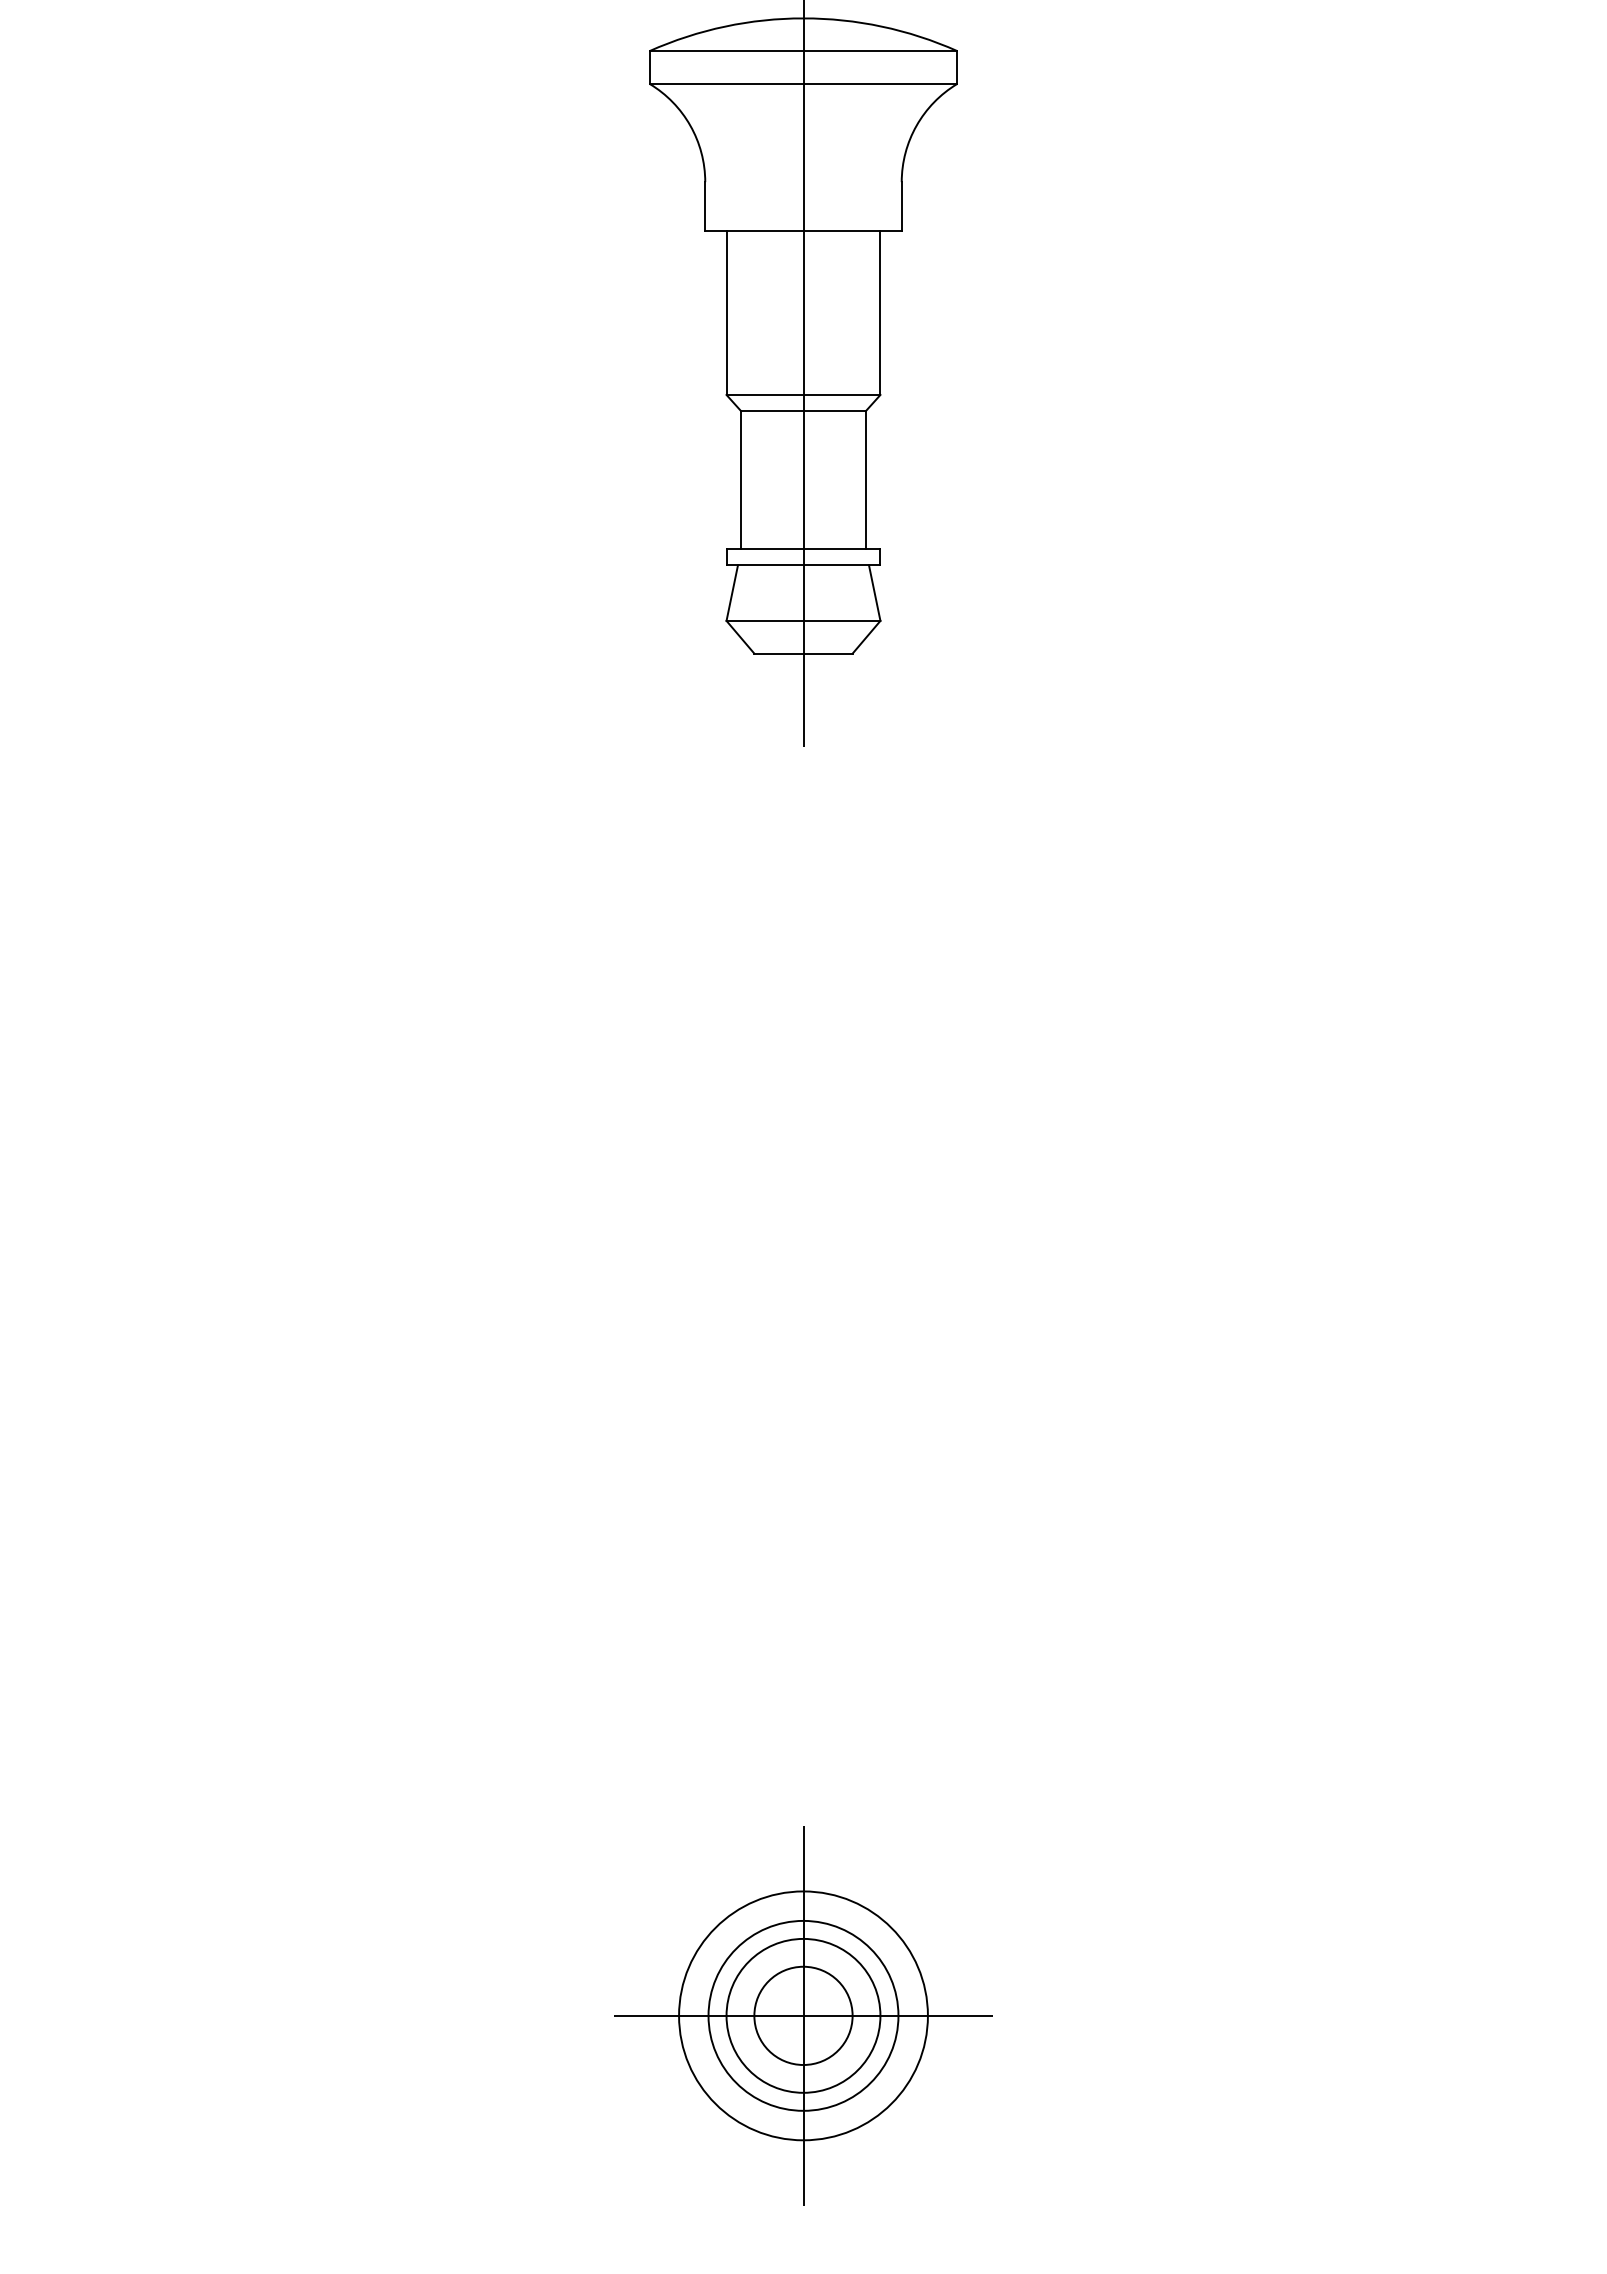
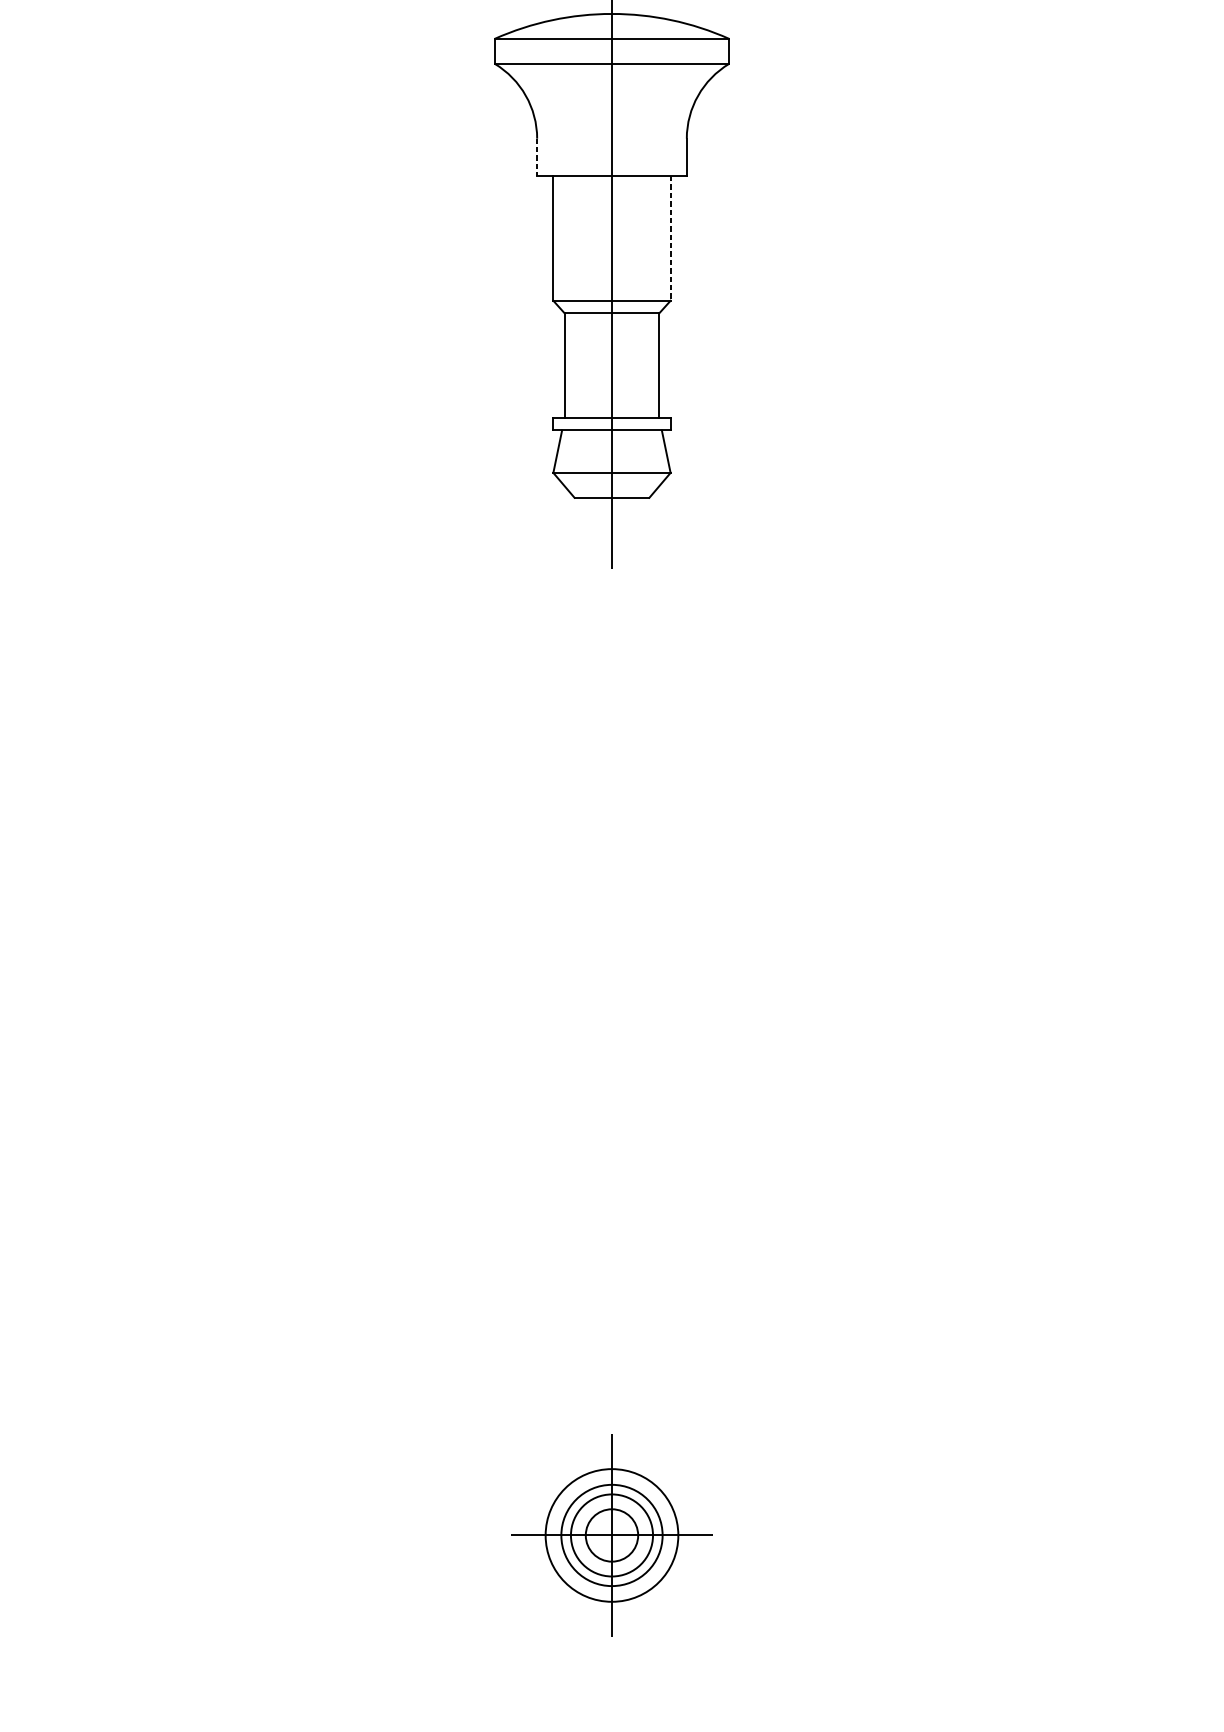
line: (705, 206) -> (537, 157), solid -> dashed
line: (880, 313) -> (670, 238), solid -> dashed
part: (803, 2015) -> (612, 1535), size x0.7

